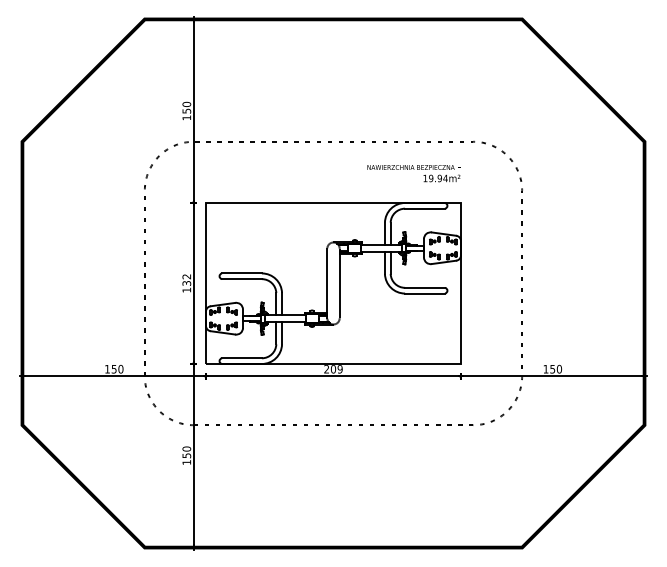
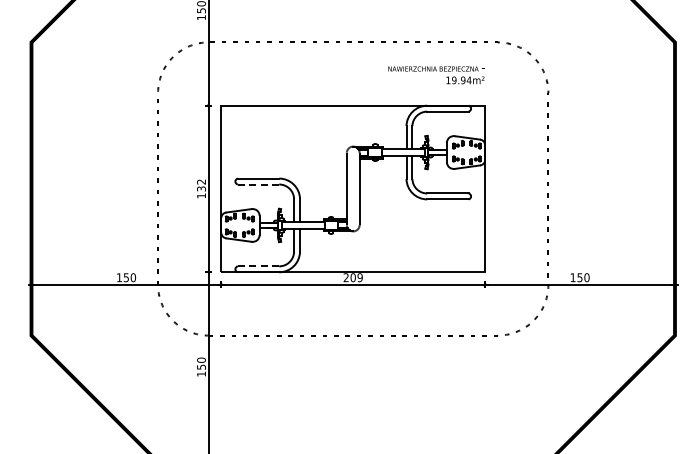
line: (241, 279) -> (258, 184), solid -> dashed
line: (241, 358) -> (258, 266), solid -> dashed

